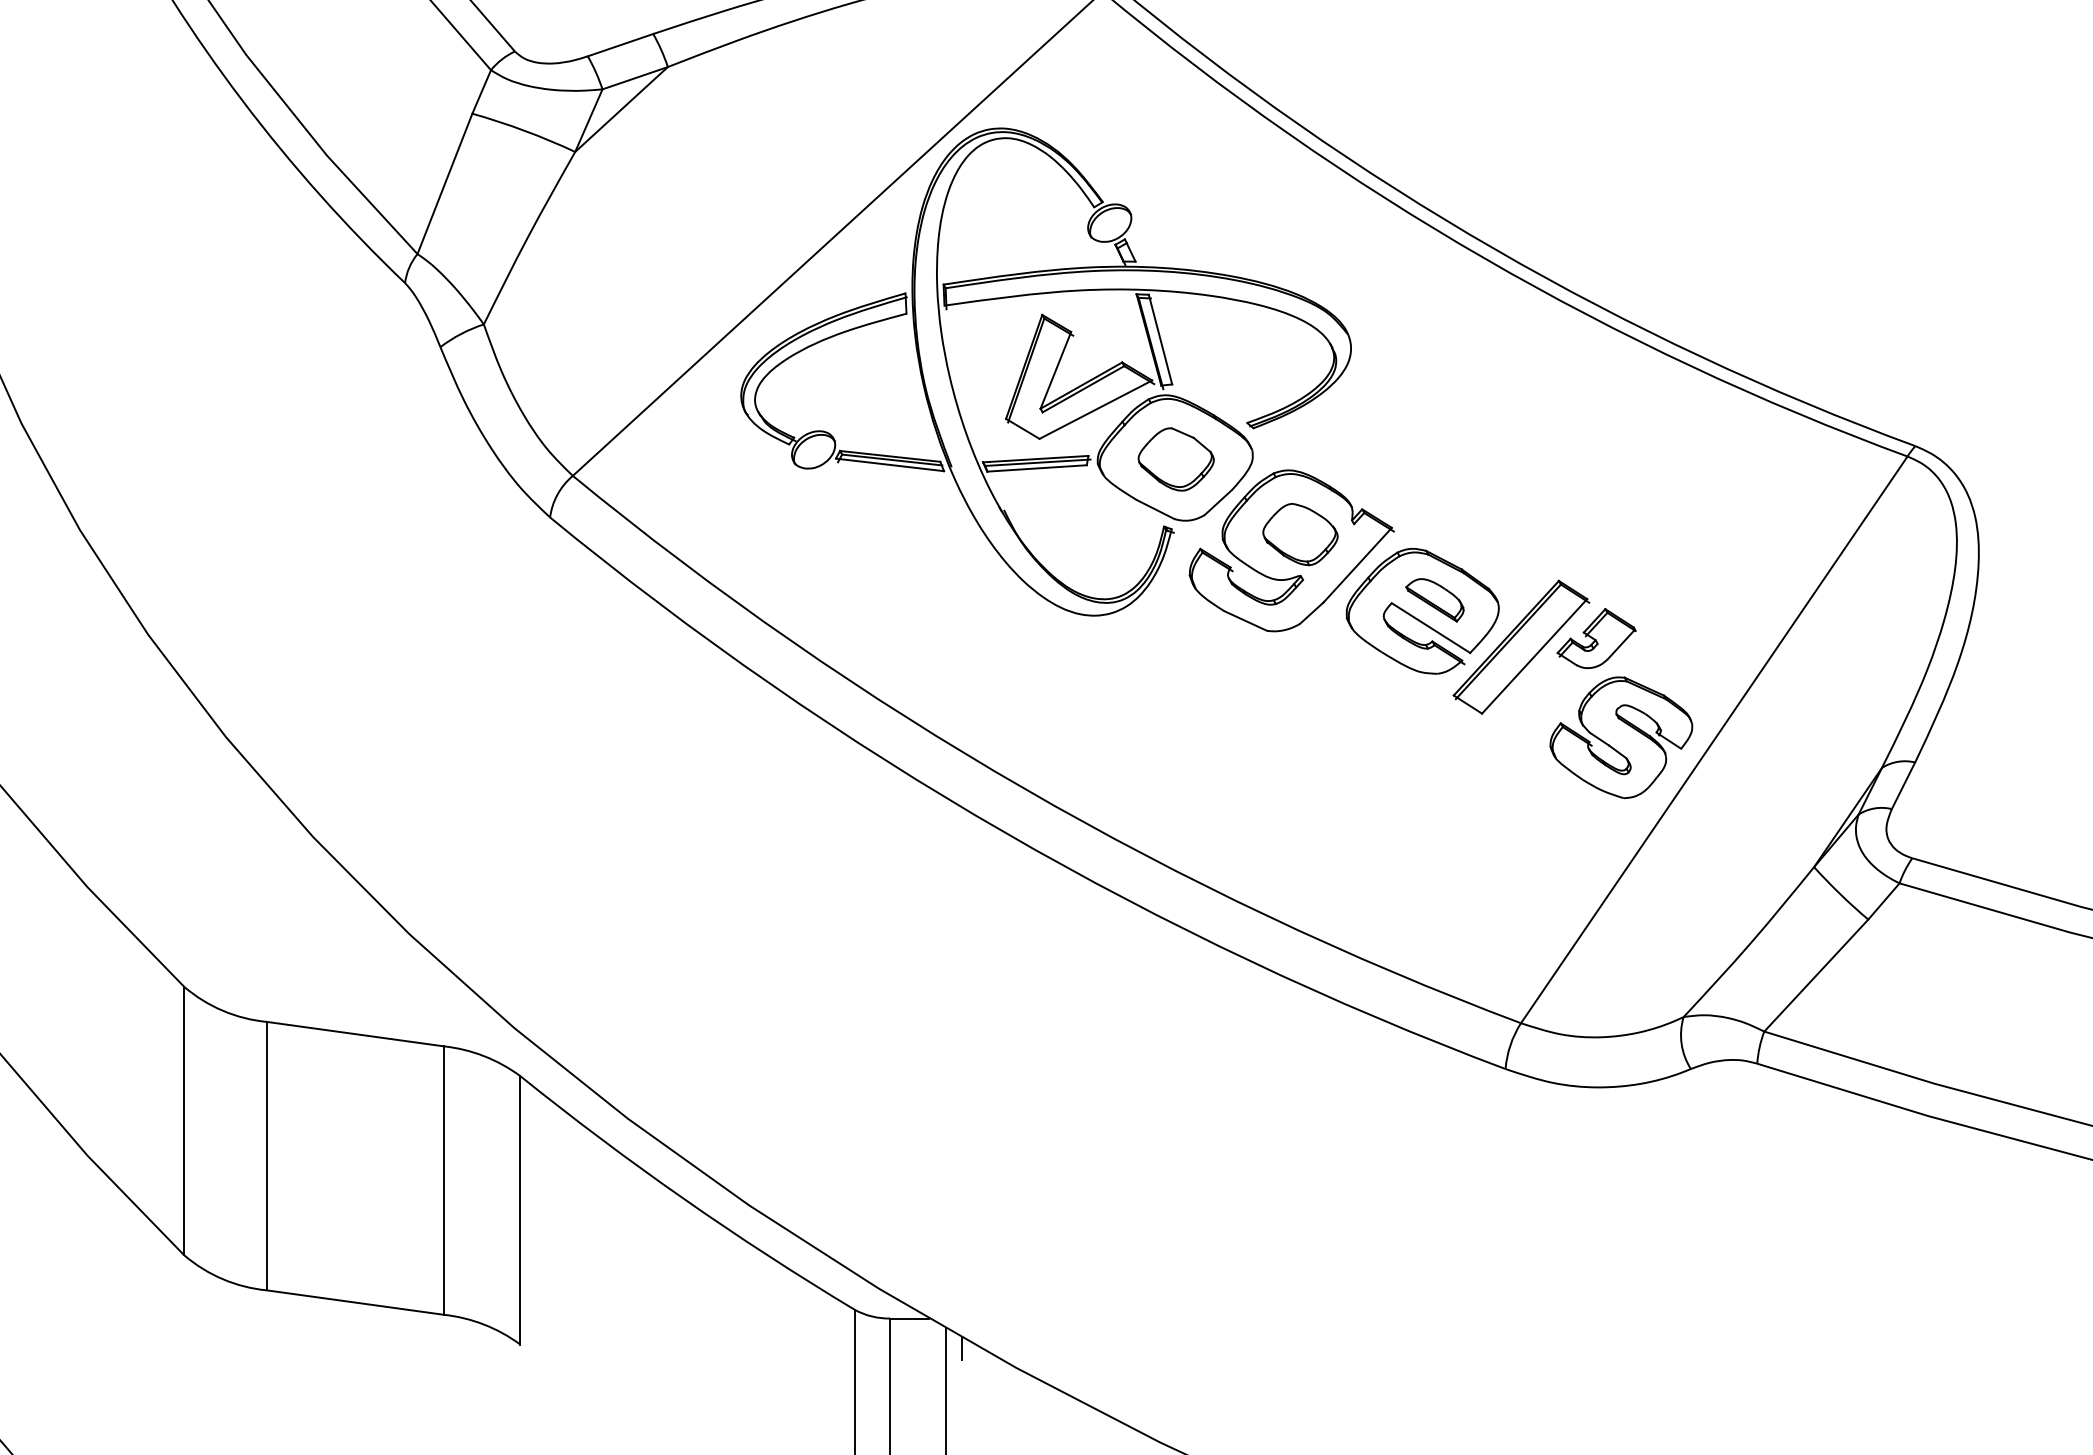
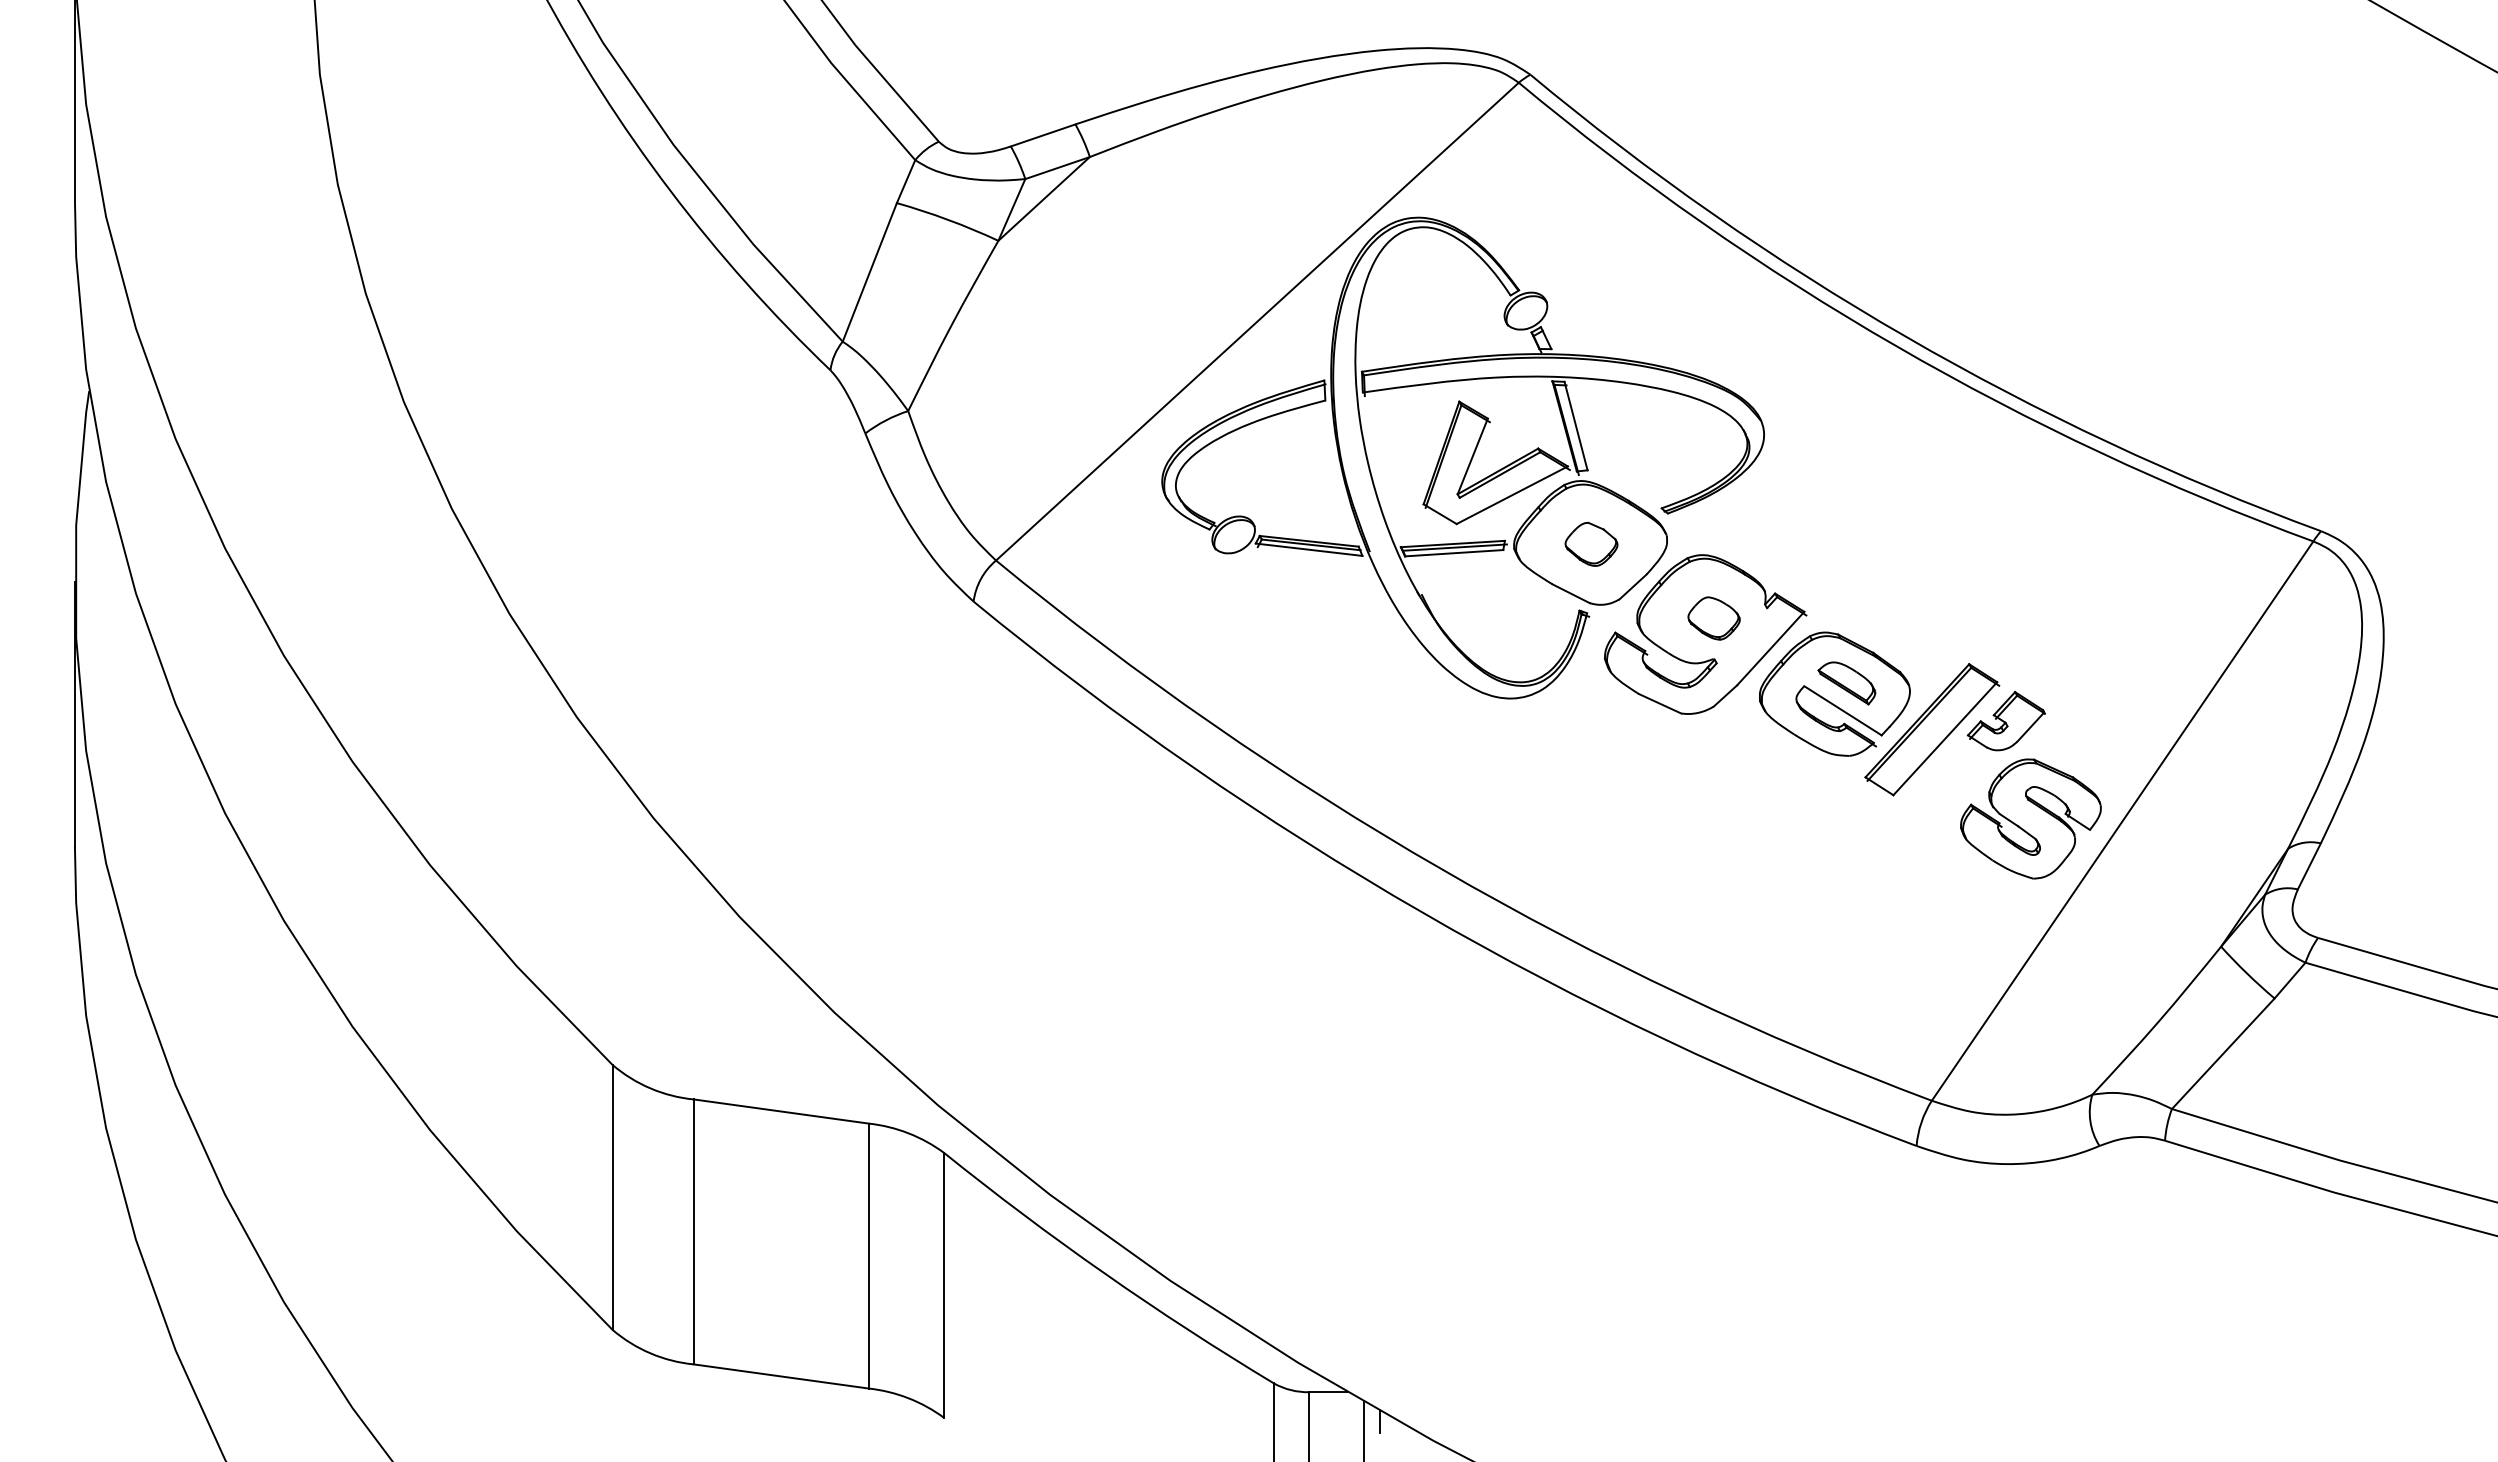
part: (1176, 459) -> (1591, 544), size x0.7
part: (1299, 534) -> (1713, 618), size x0.7

